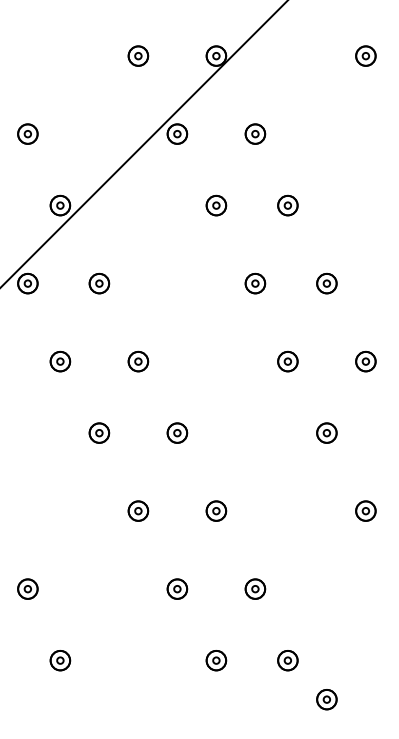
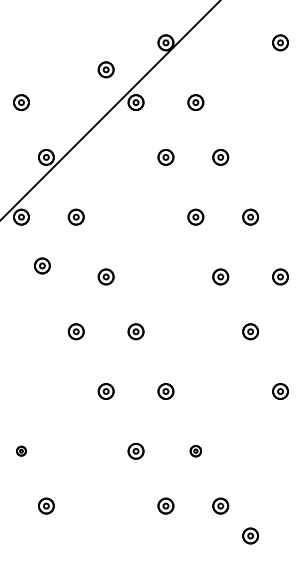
part: (137, 55) -> (105, 69), moved
part: (60, 361) -> (42, 265), moved
part: (27, 588) -> (21, 450), size x0.6
part: (254, 588) -> (195, 450), size x0.7

